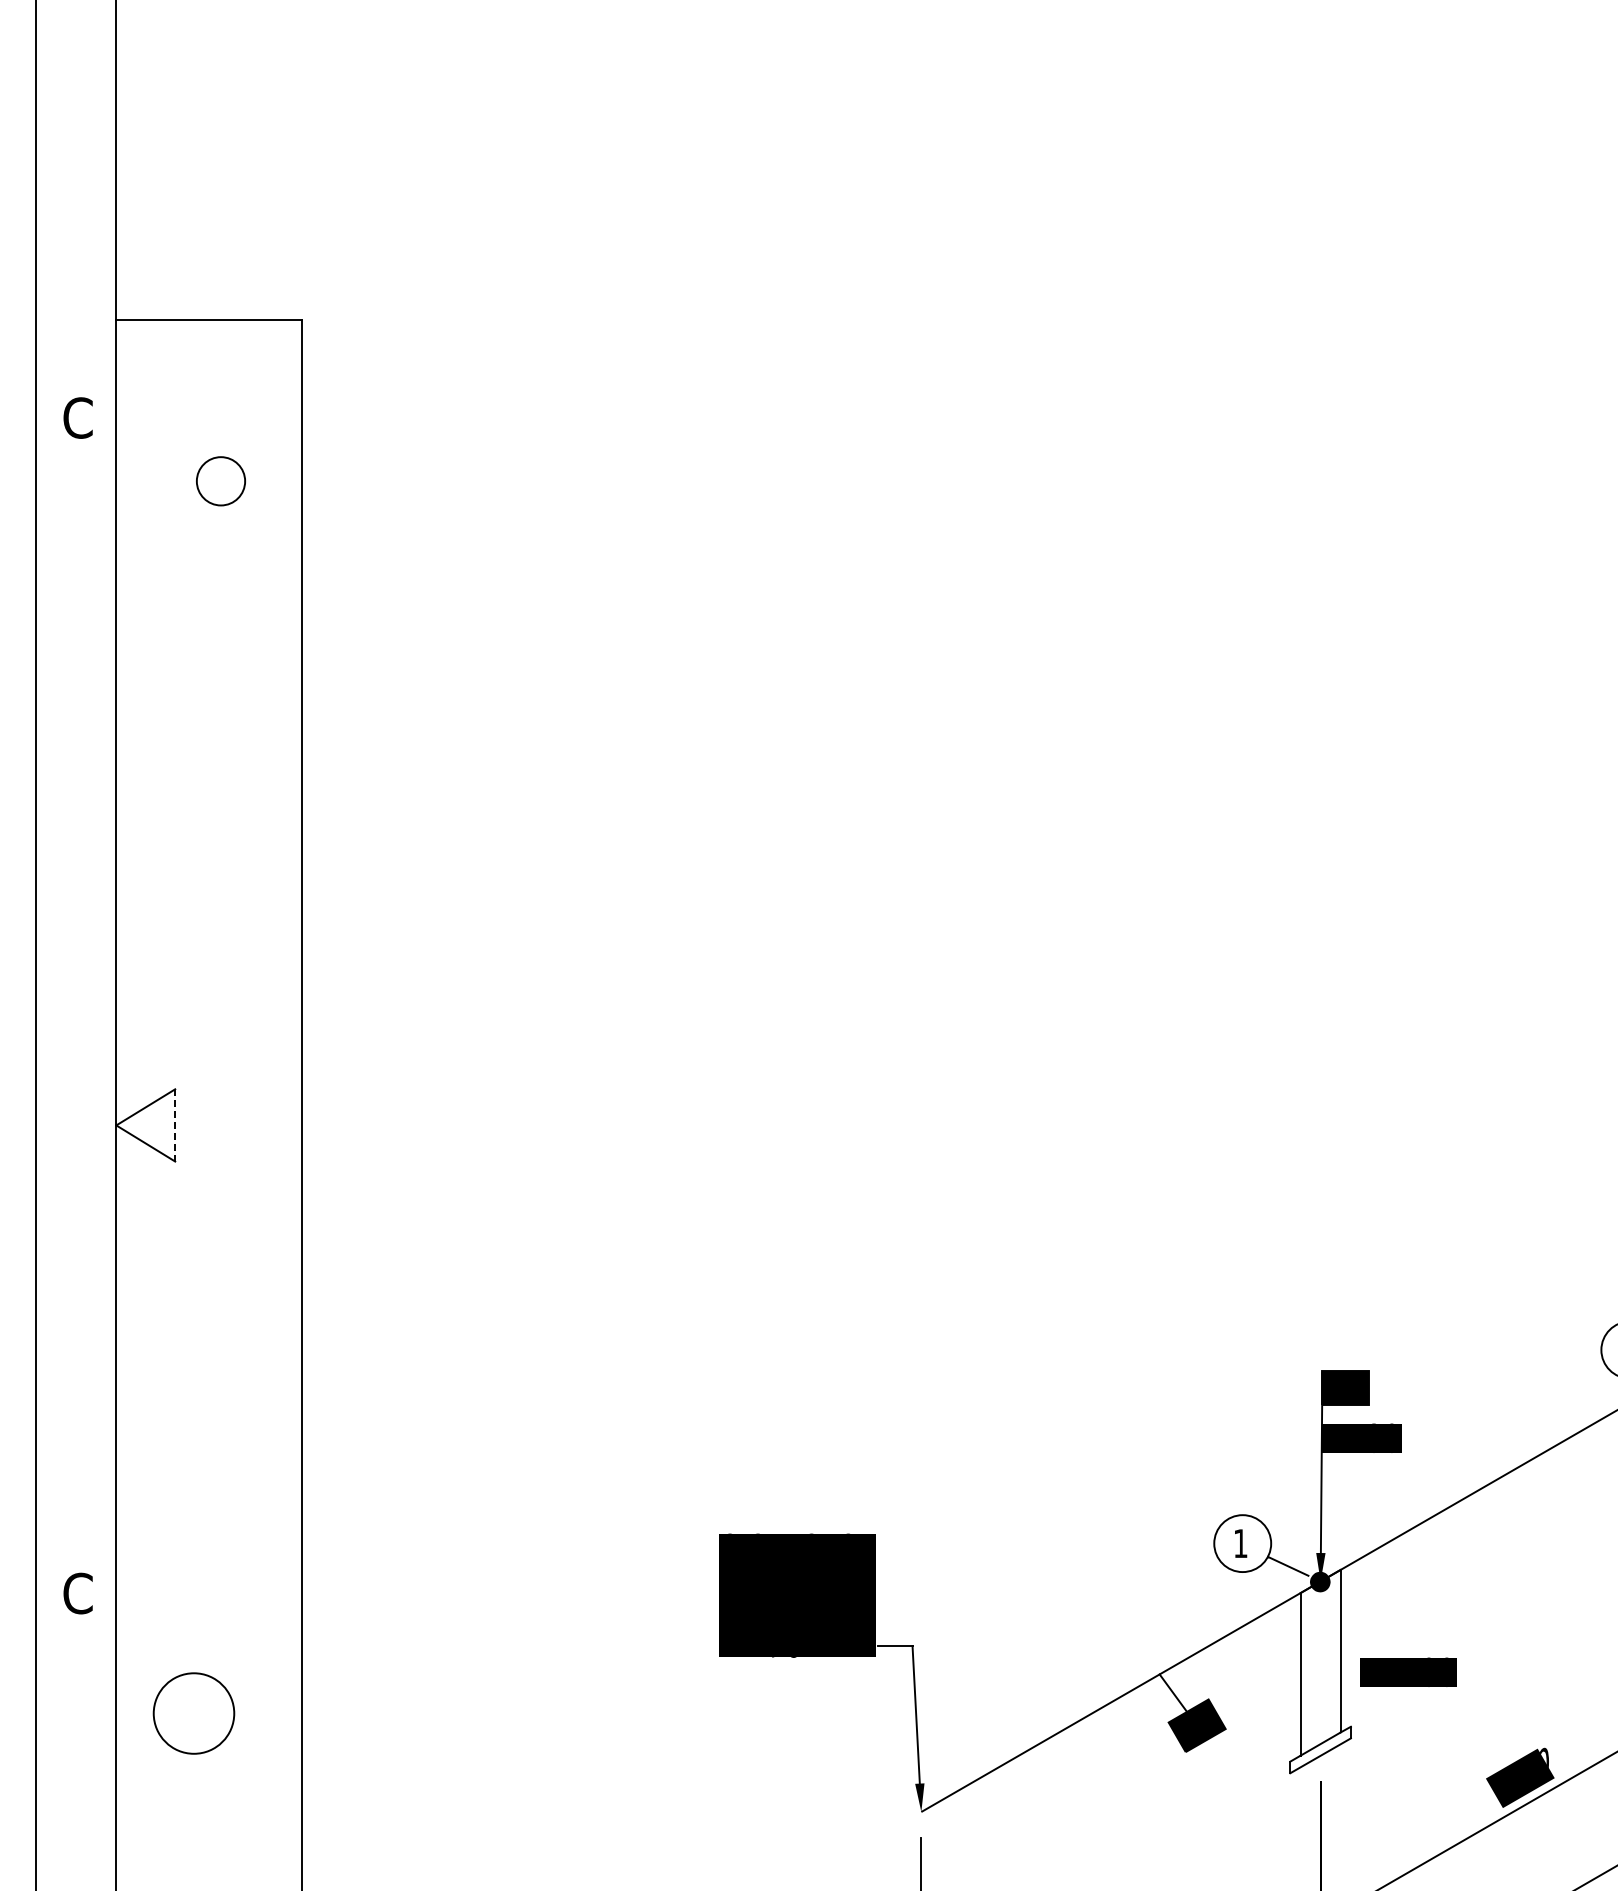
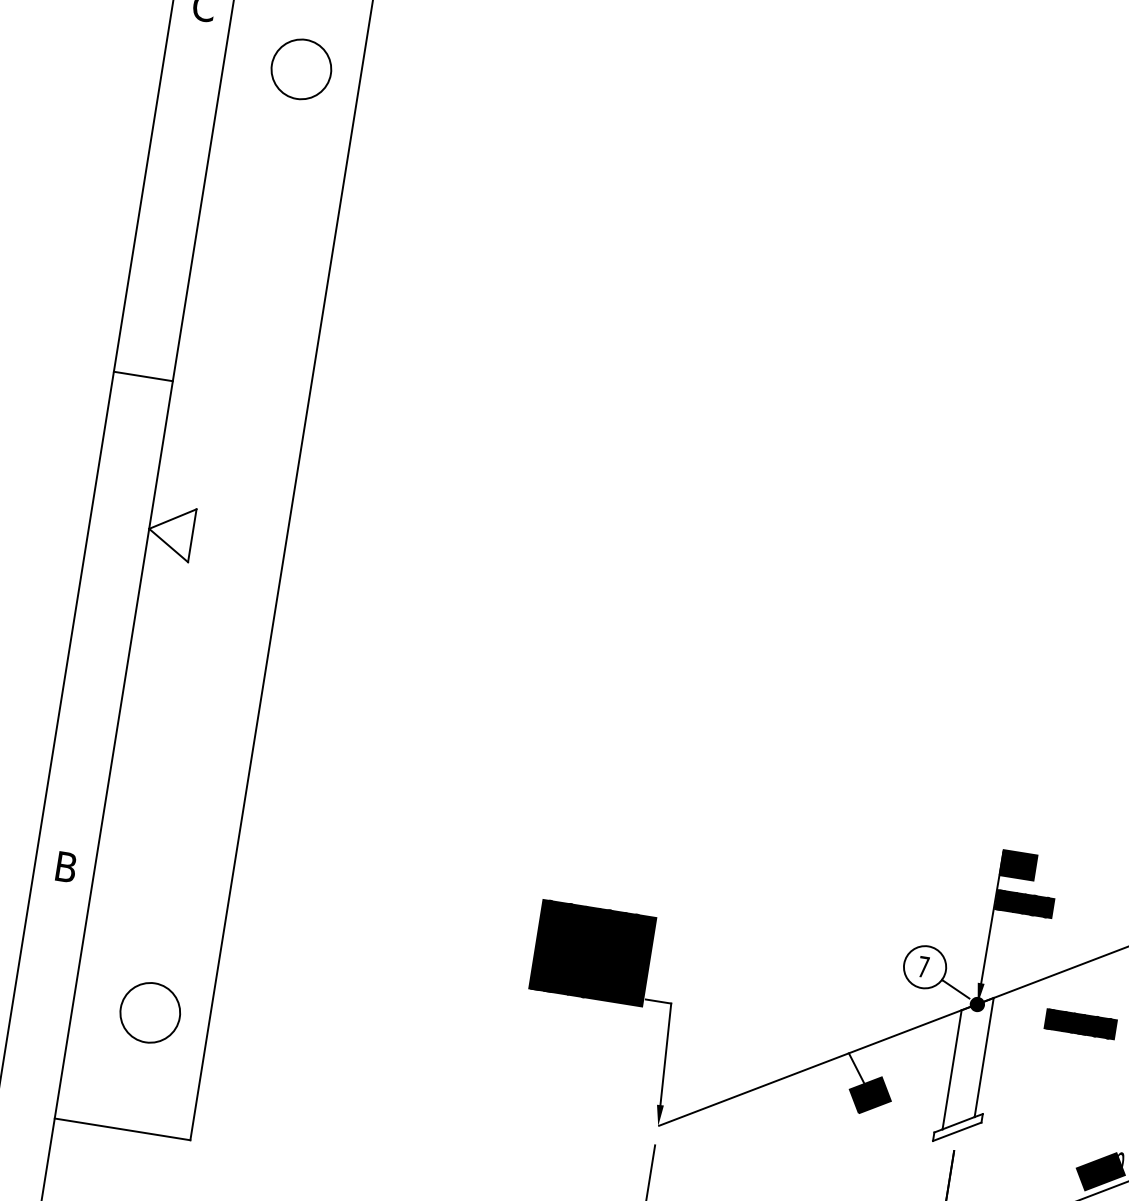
circle: (220, 481) -> (301, 69), size x1.67
line: (75, 923) -> (142, 376), added
line: (175, 1125) -> (192, 535), dashed -> solid
text: (1240, 1543) -> (923, 966), 1 -> 7
text: (77, 1593) -> (65, 867), C -> B
text: (1408, 1671) -> (1081, 1023), moved
circle: (193, 1713) -> (149, 1012), moved

